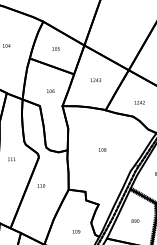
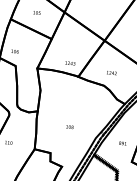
text: (96, 80) -> (70, 63), moved
text: (50, 90) -> (14, 50), moved
text: (102, 149) -> (69, 126), moved

